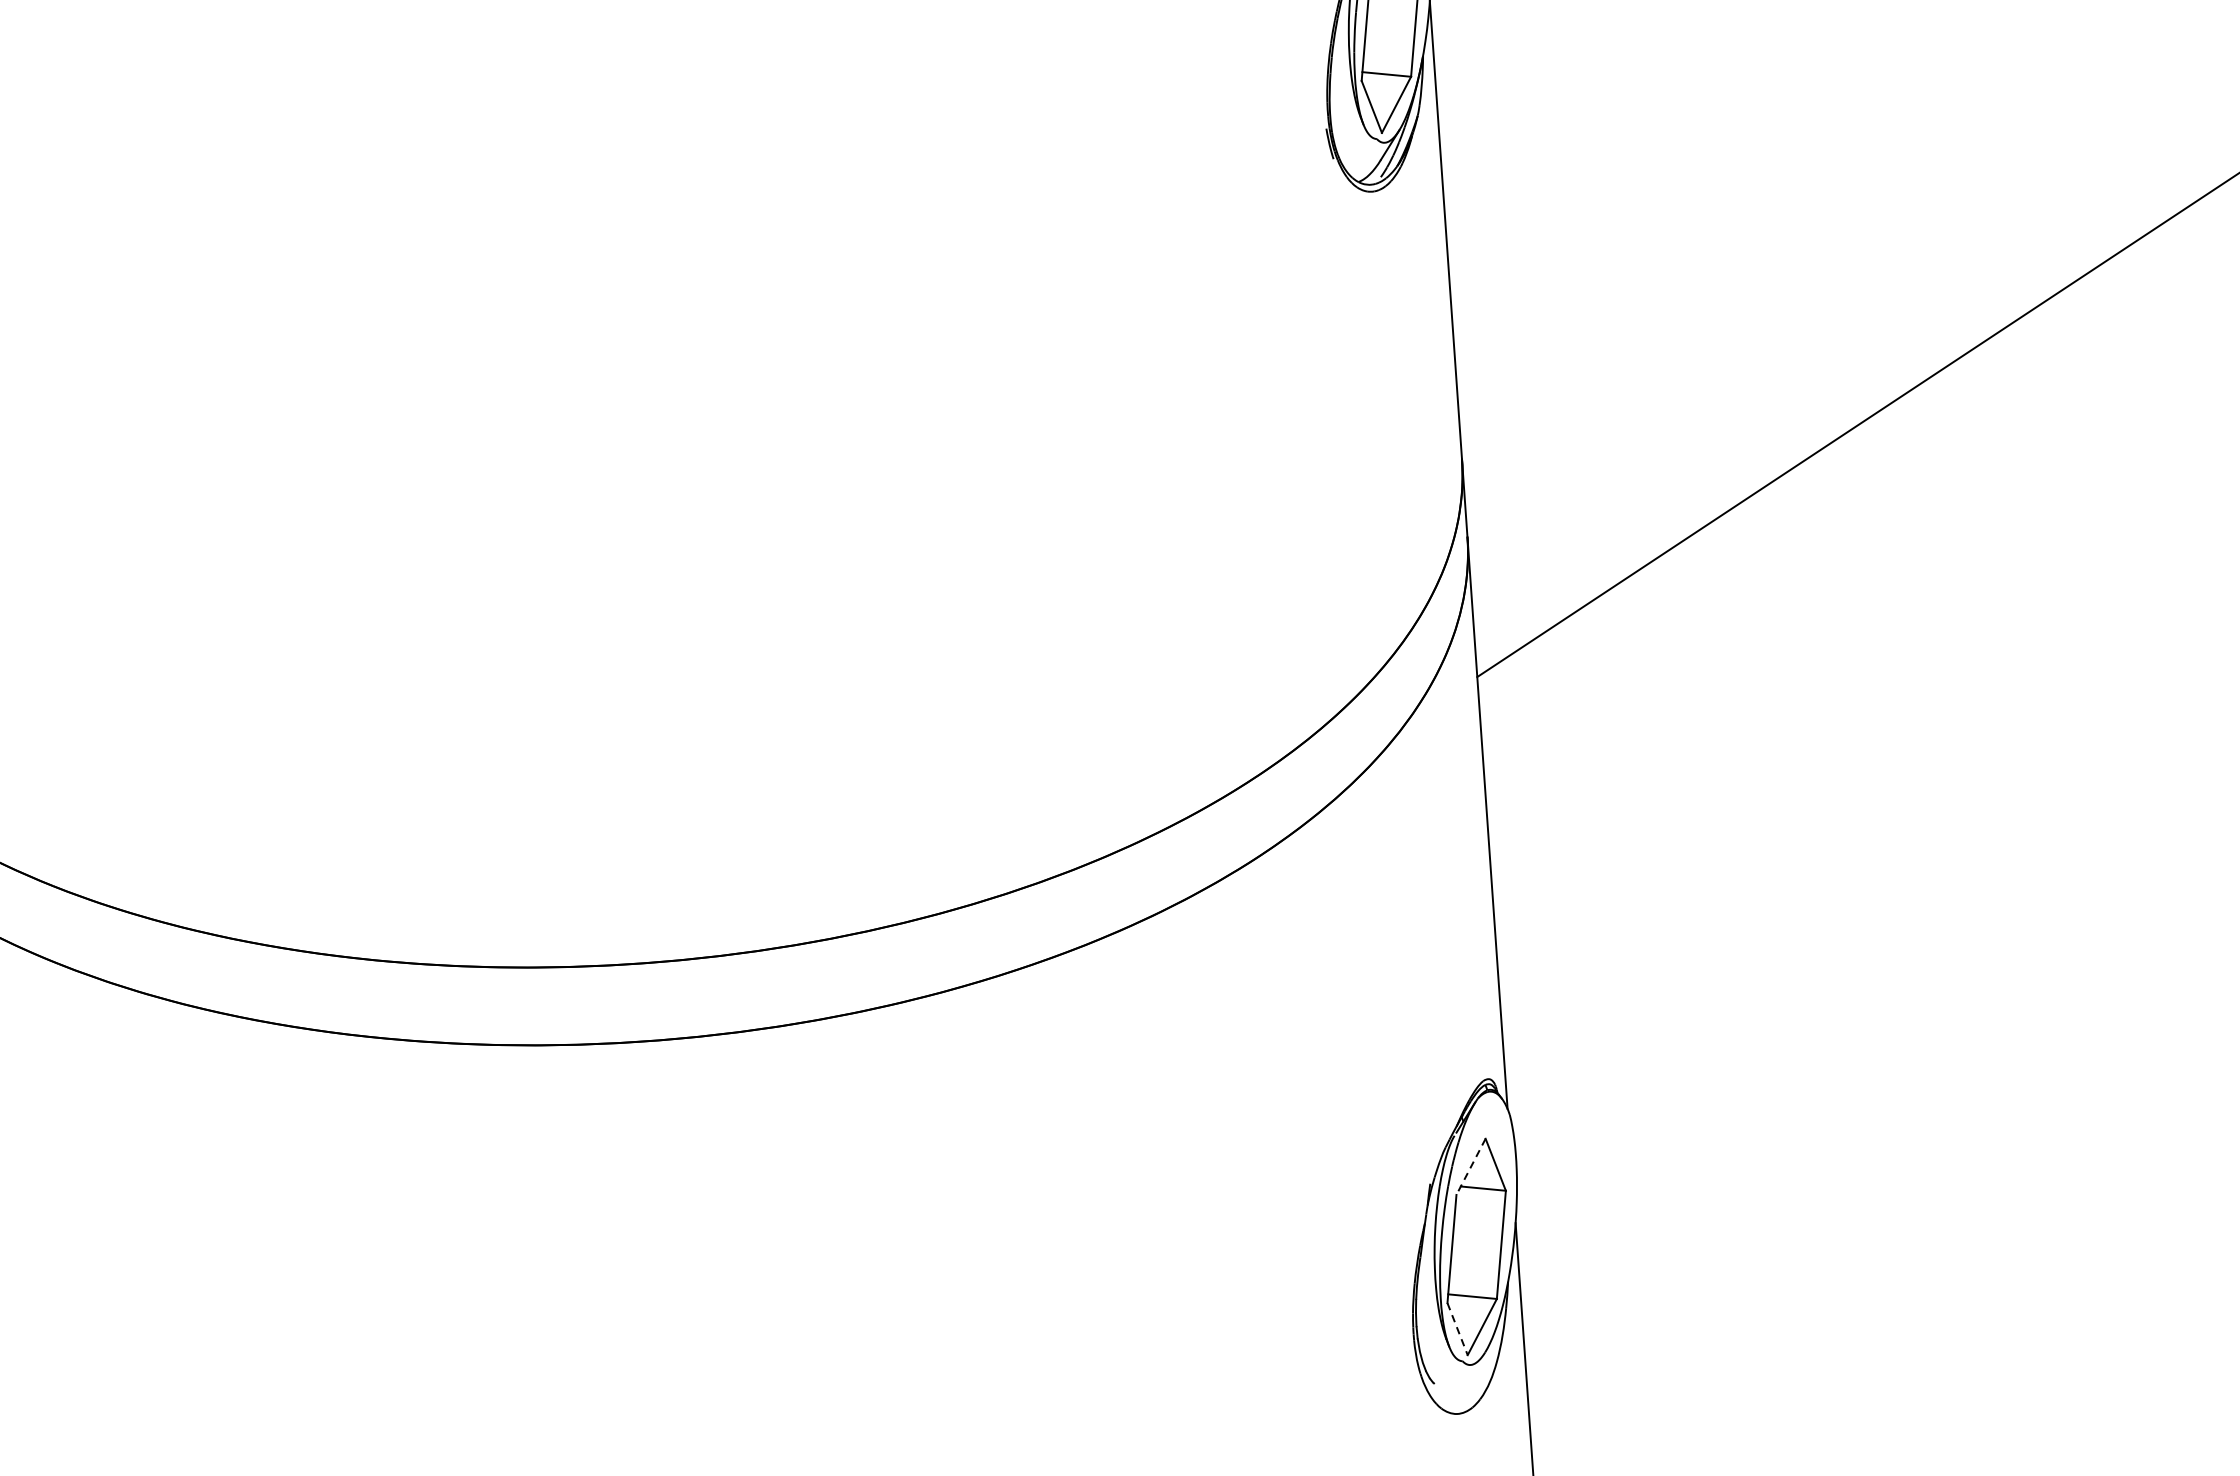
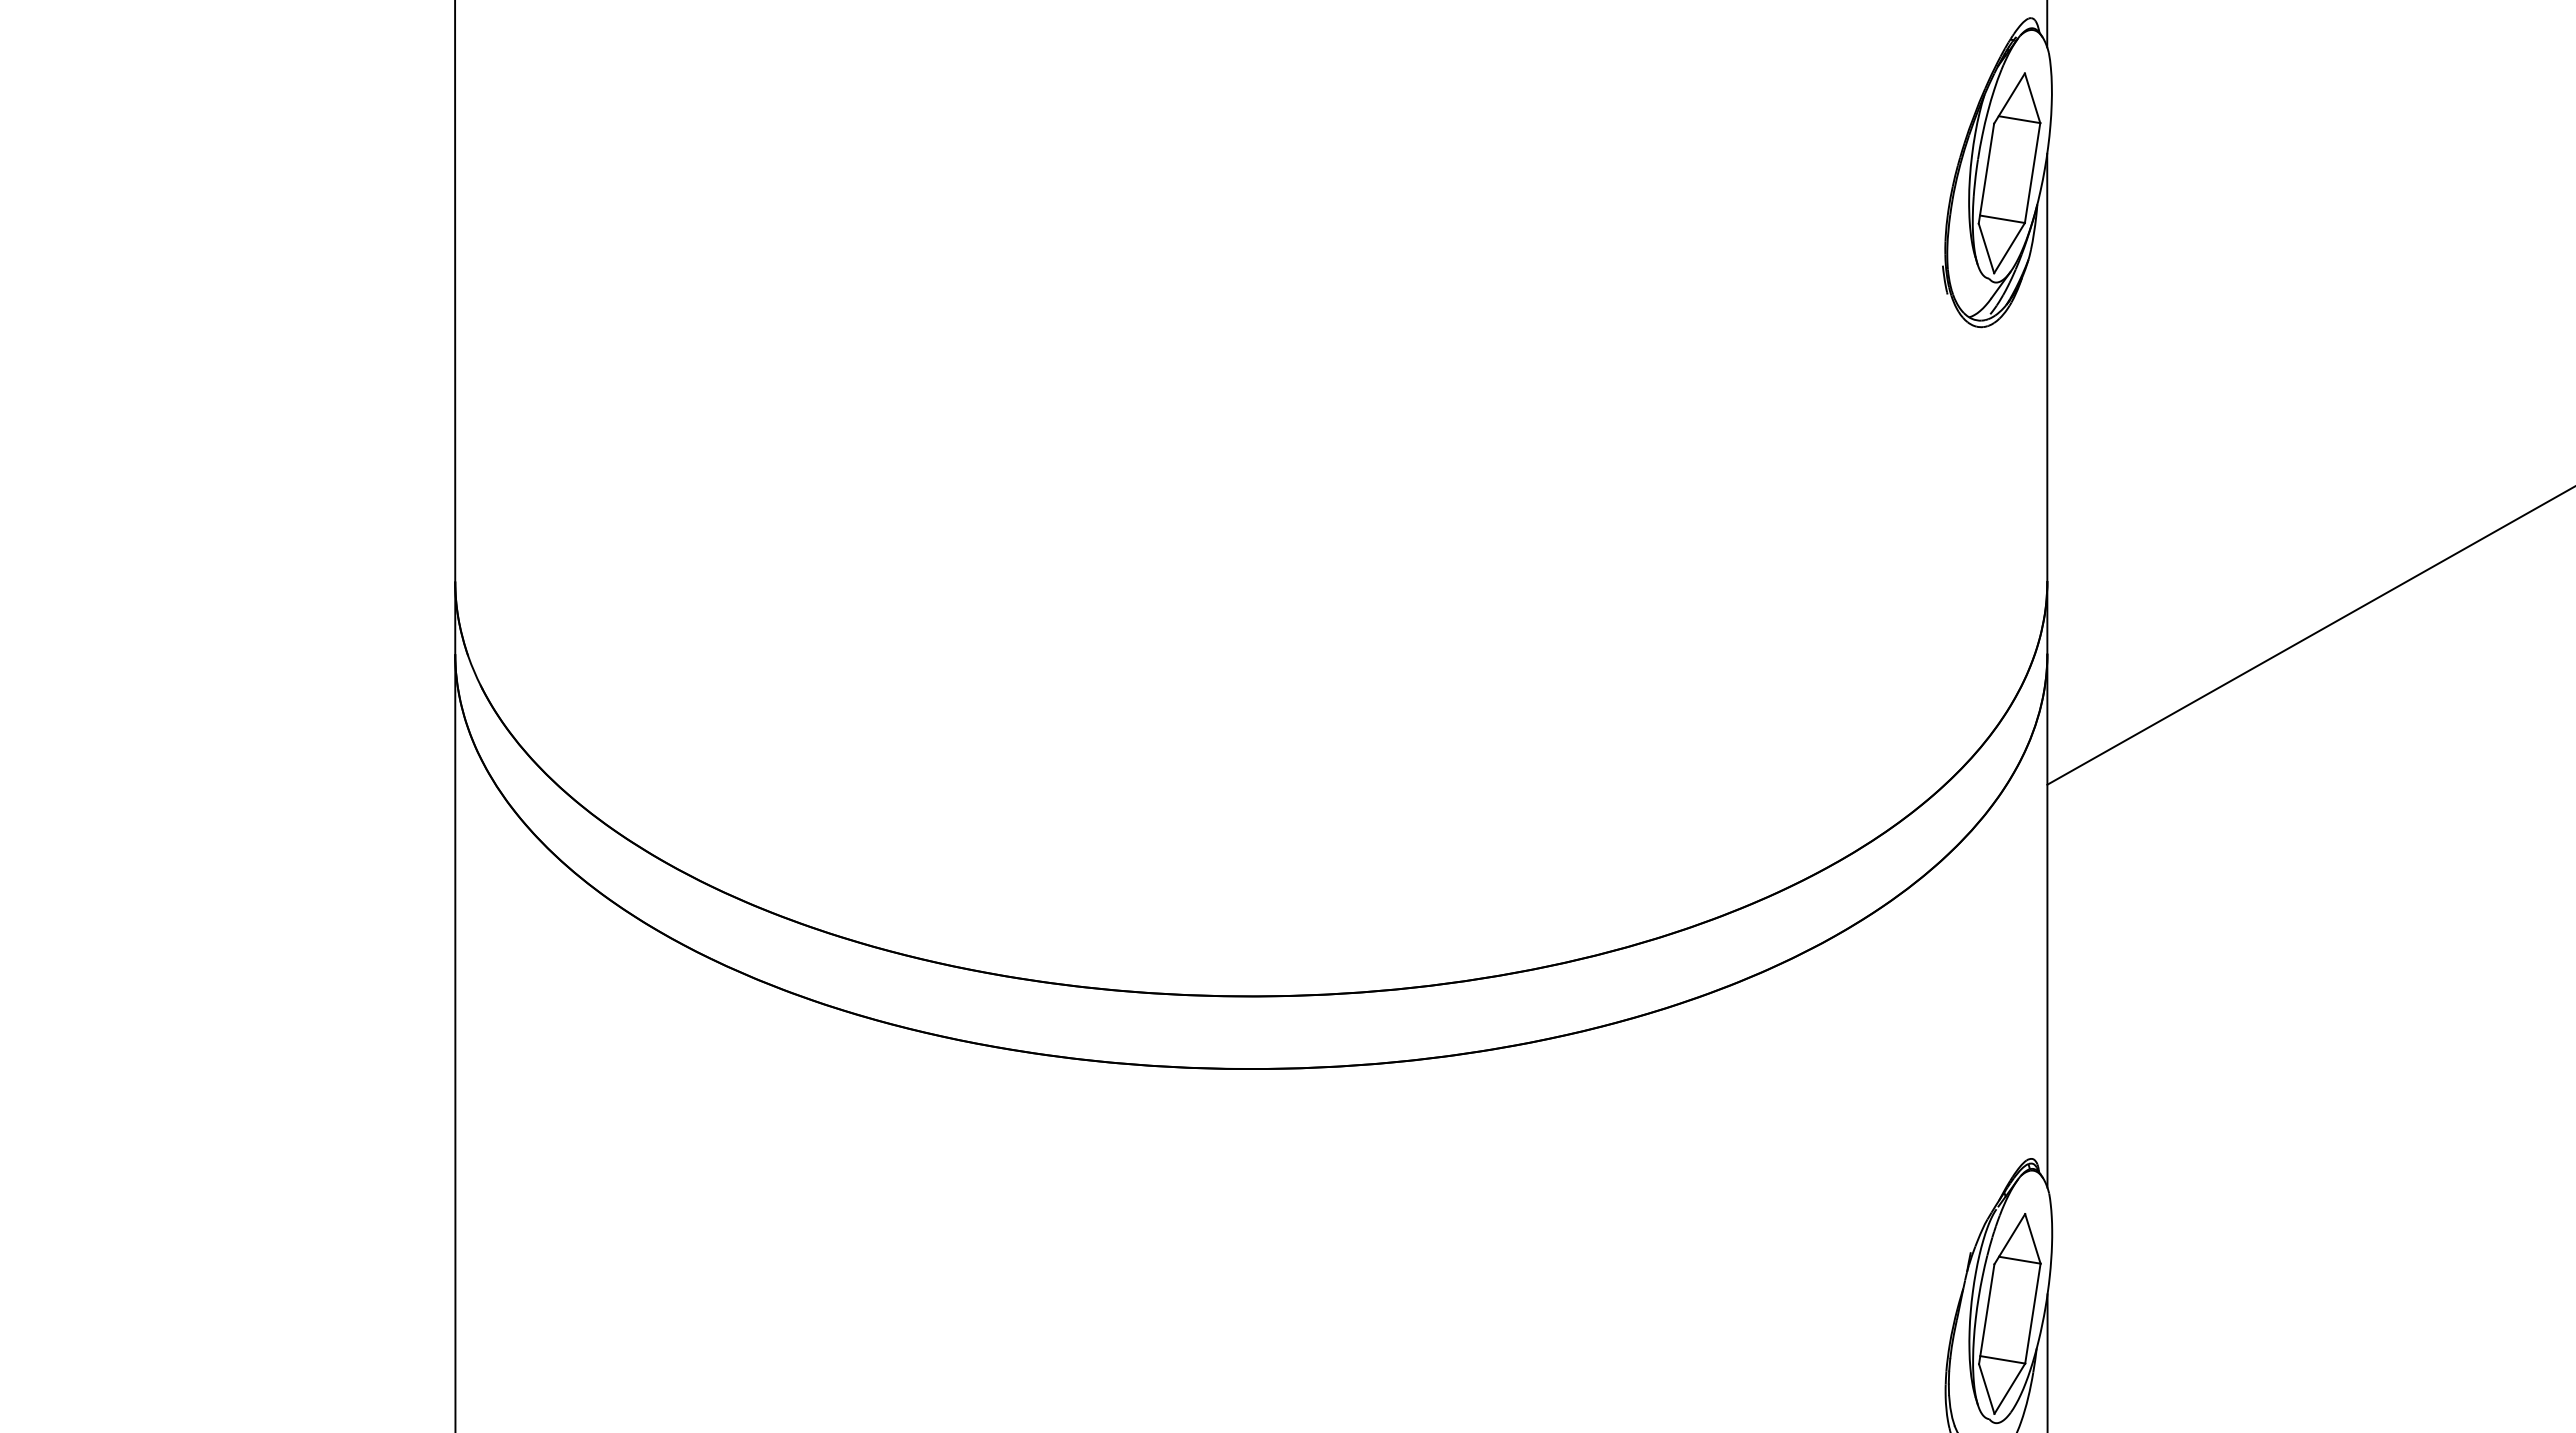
line: (1470, 1167) -> (2009, 1239), dashed -> solid
line: (1457, 1329) -> (1986, 1389), dashed -> solid

